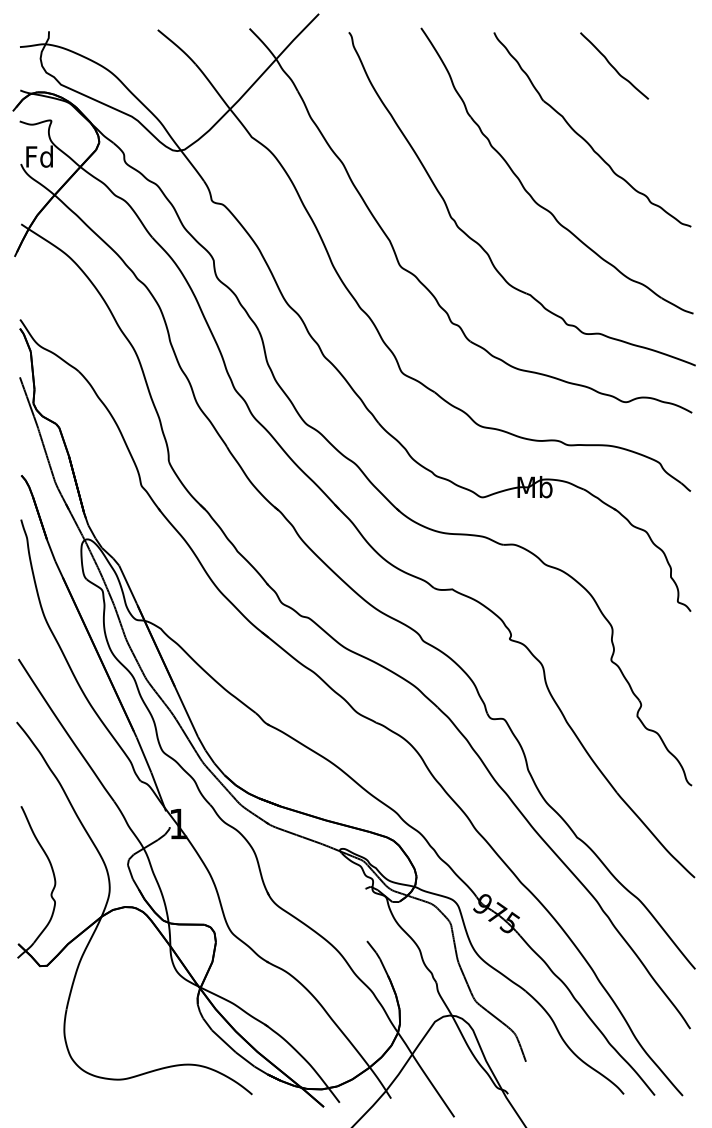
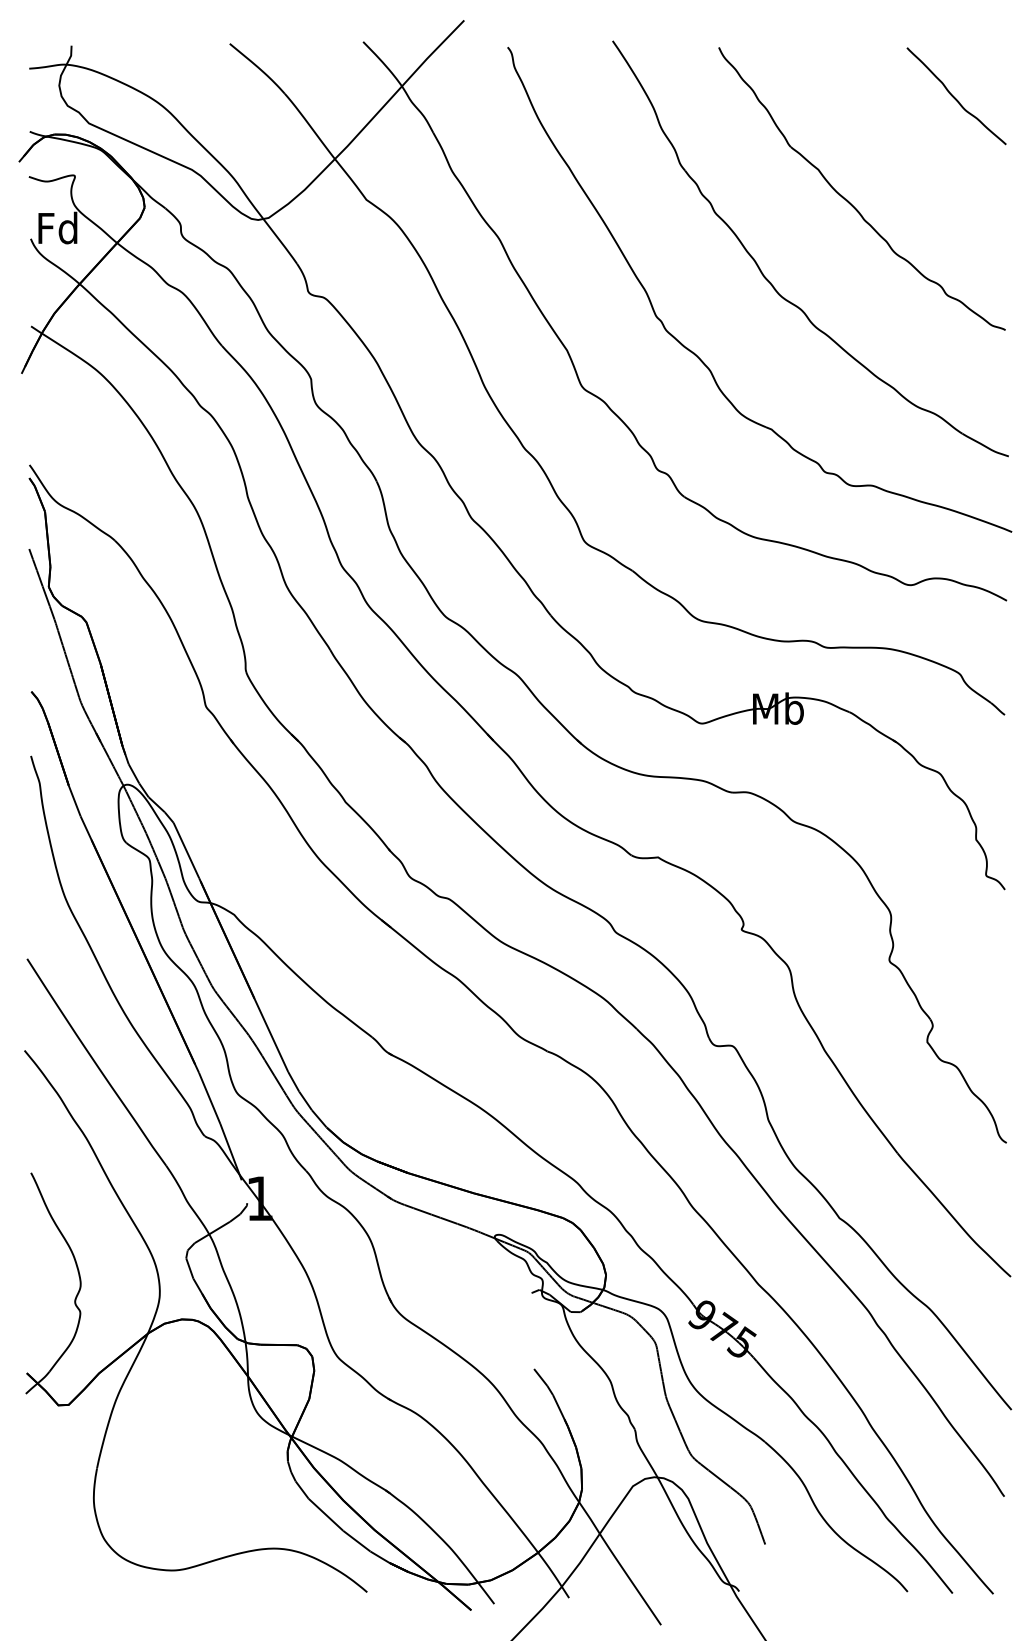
curve: (613, 66) -> (955, 96), moved

